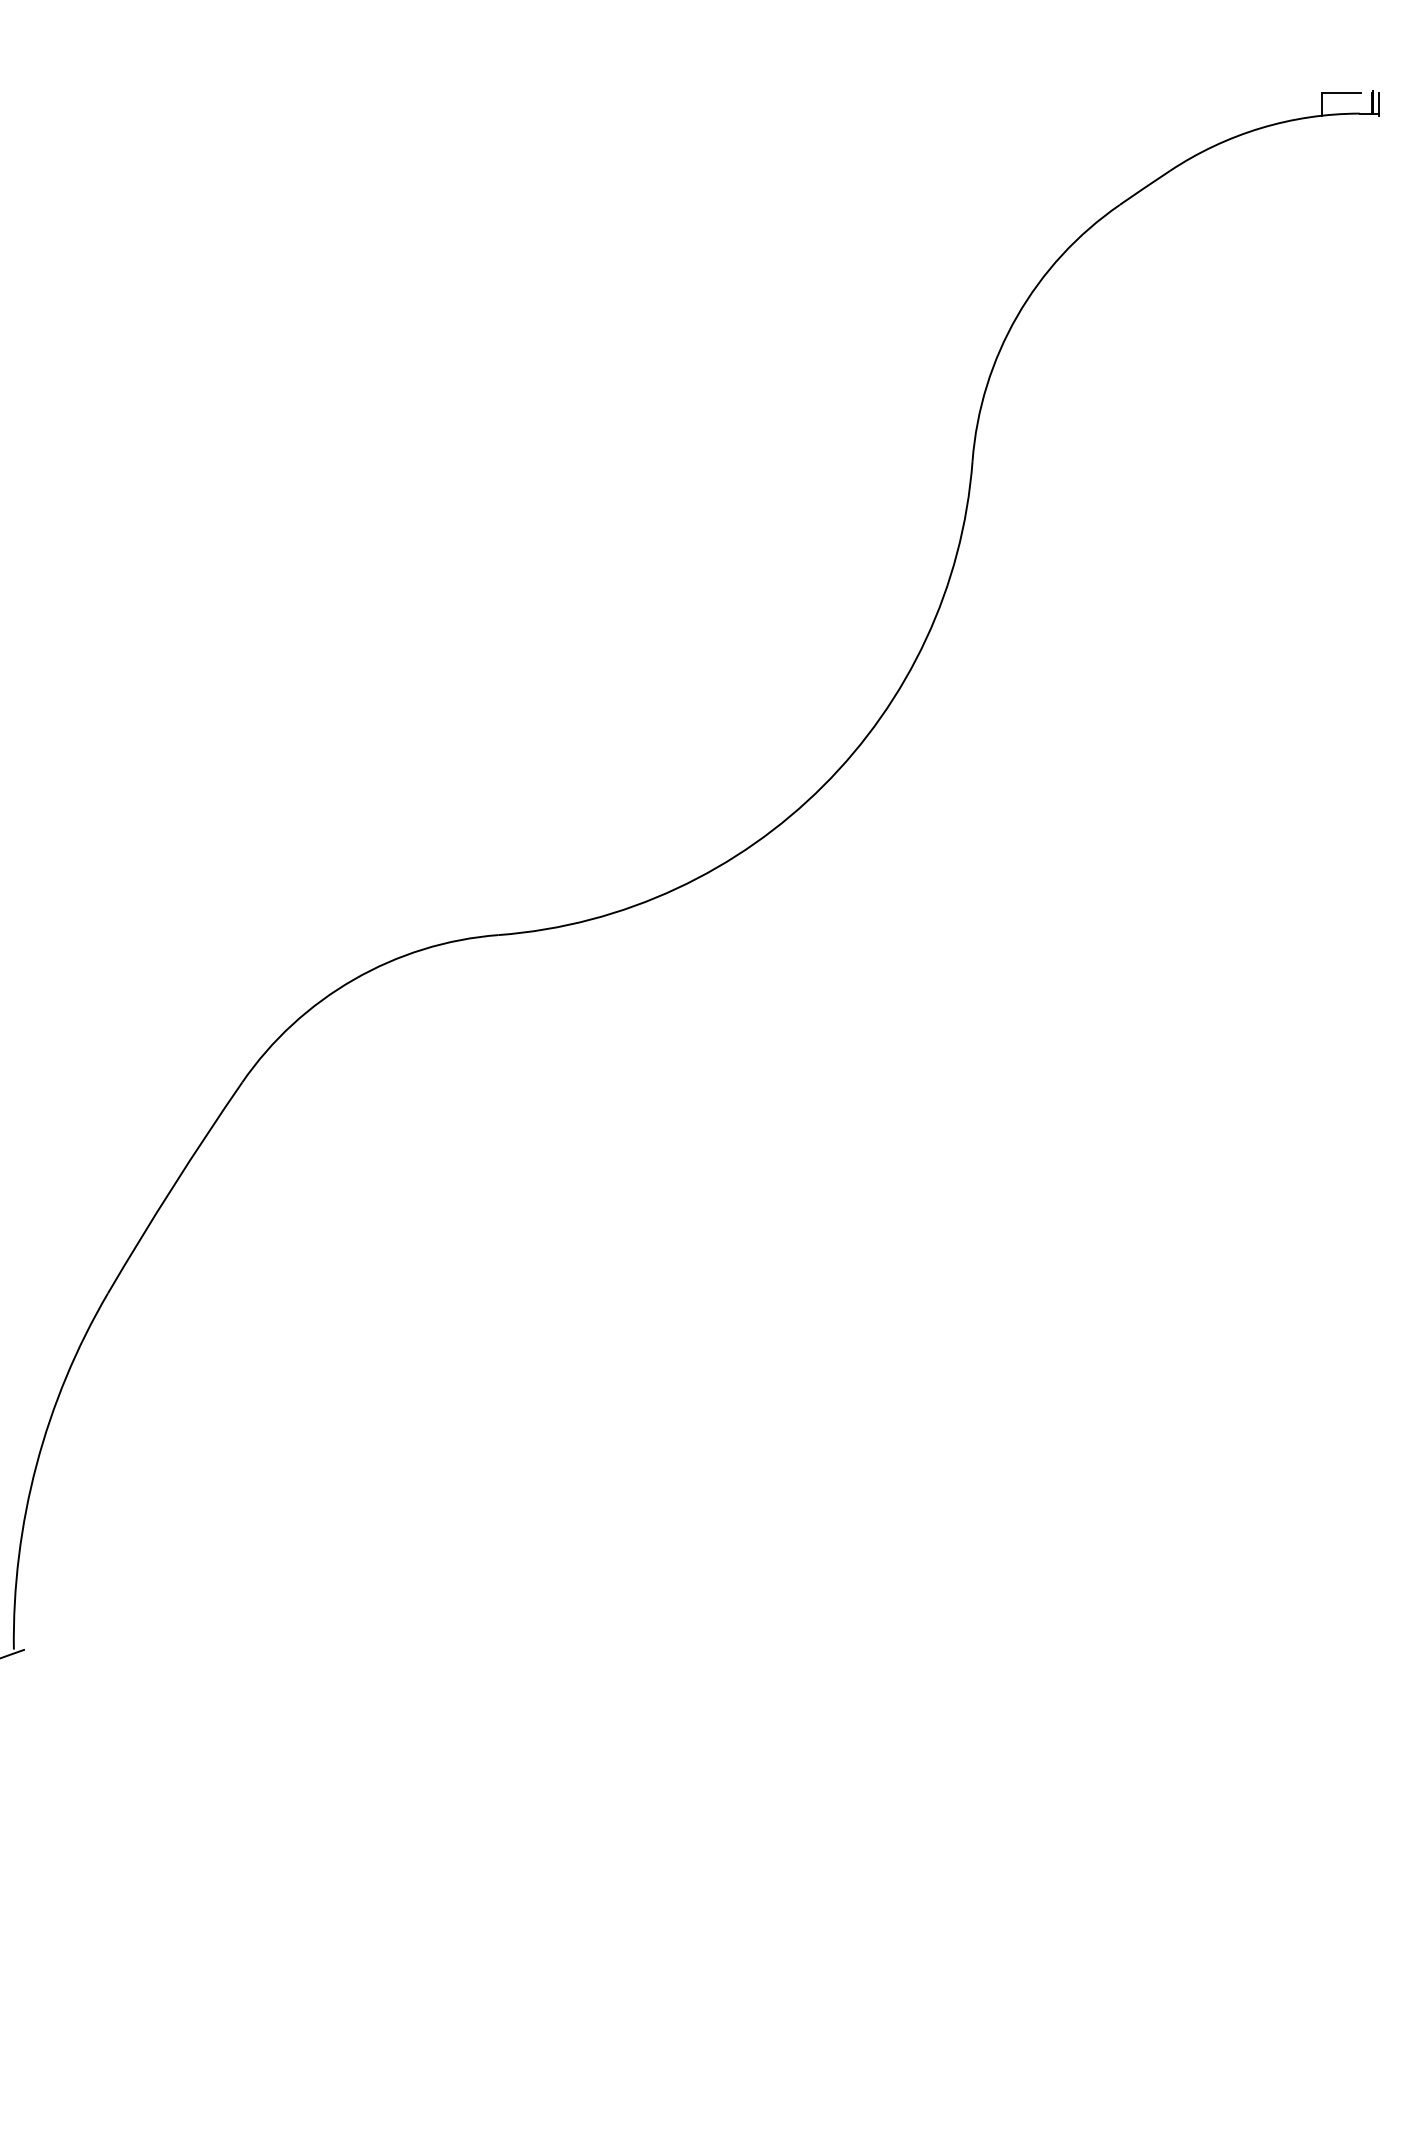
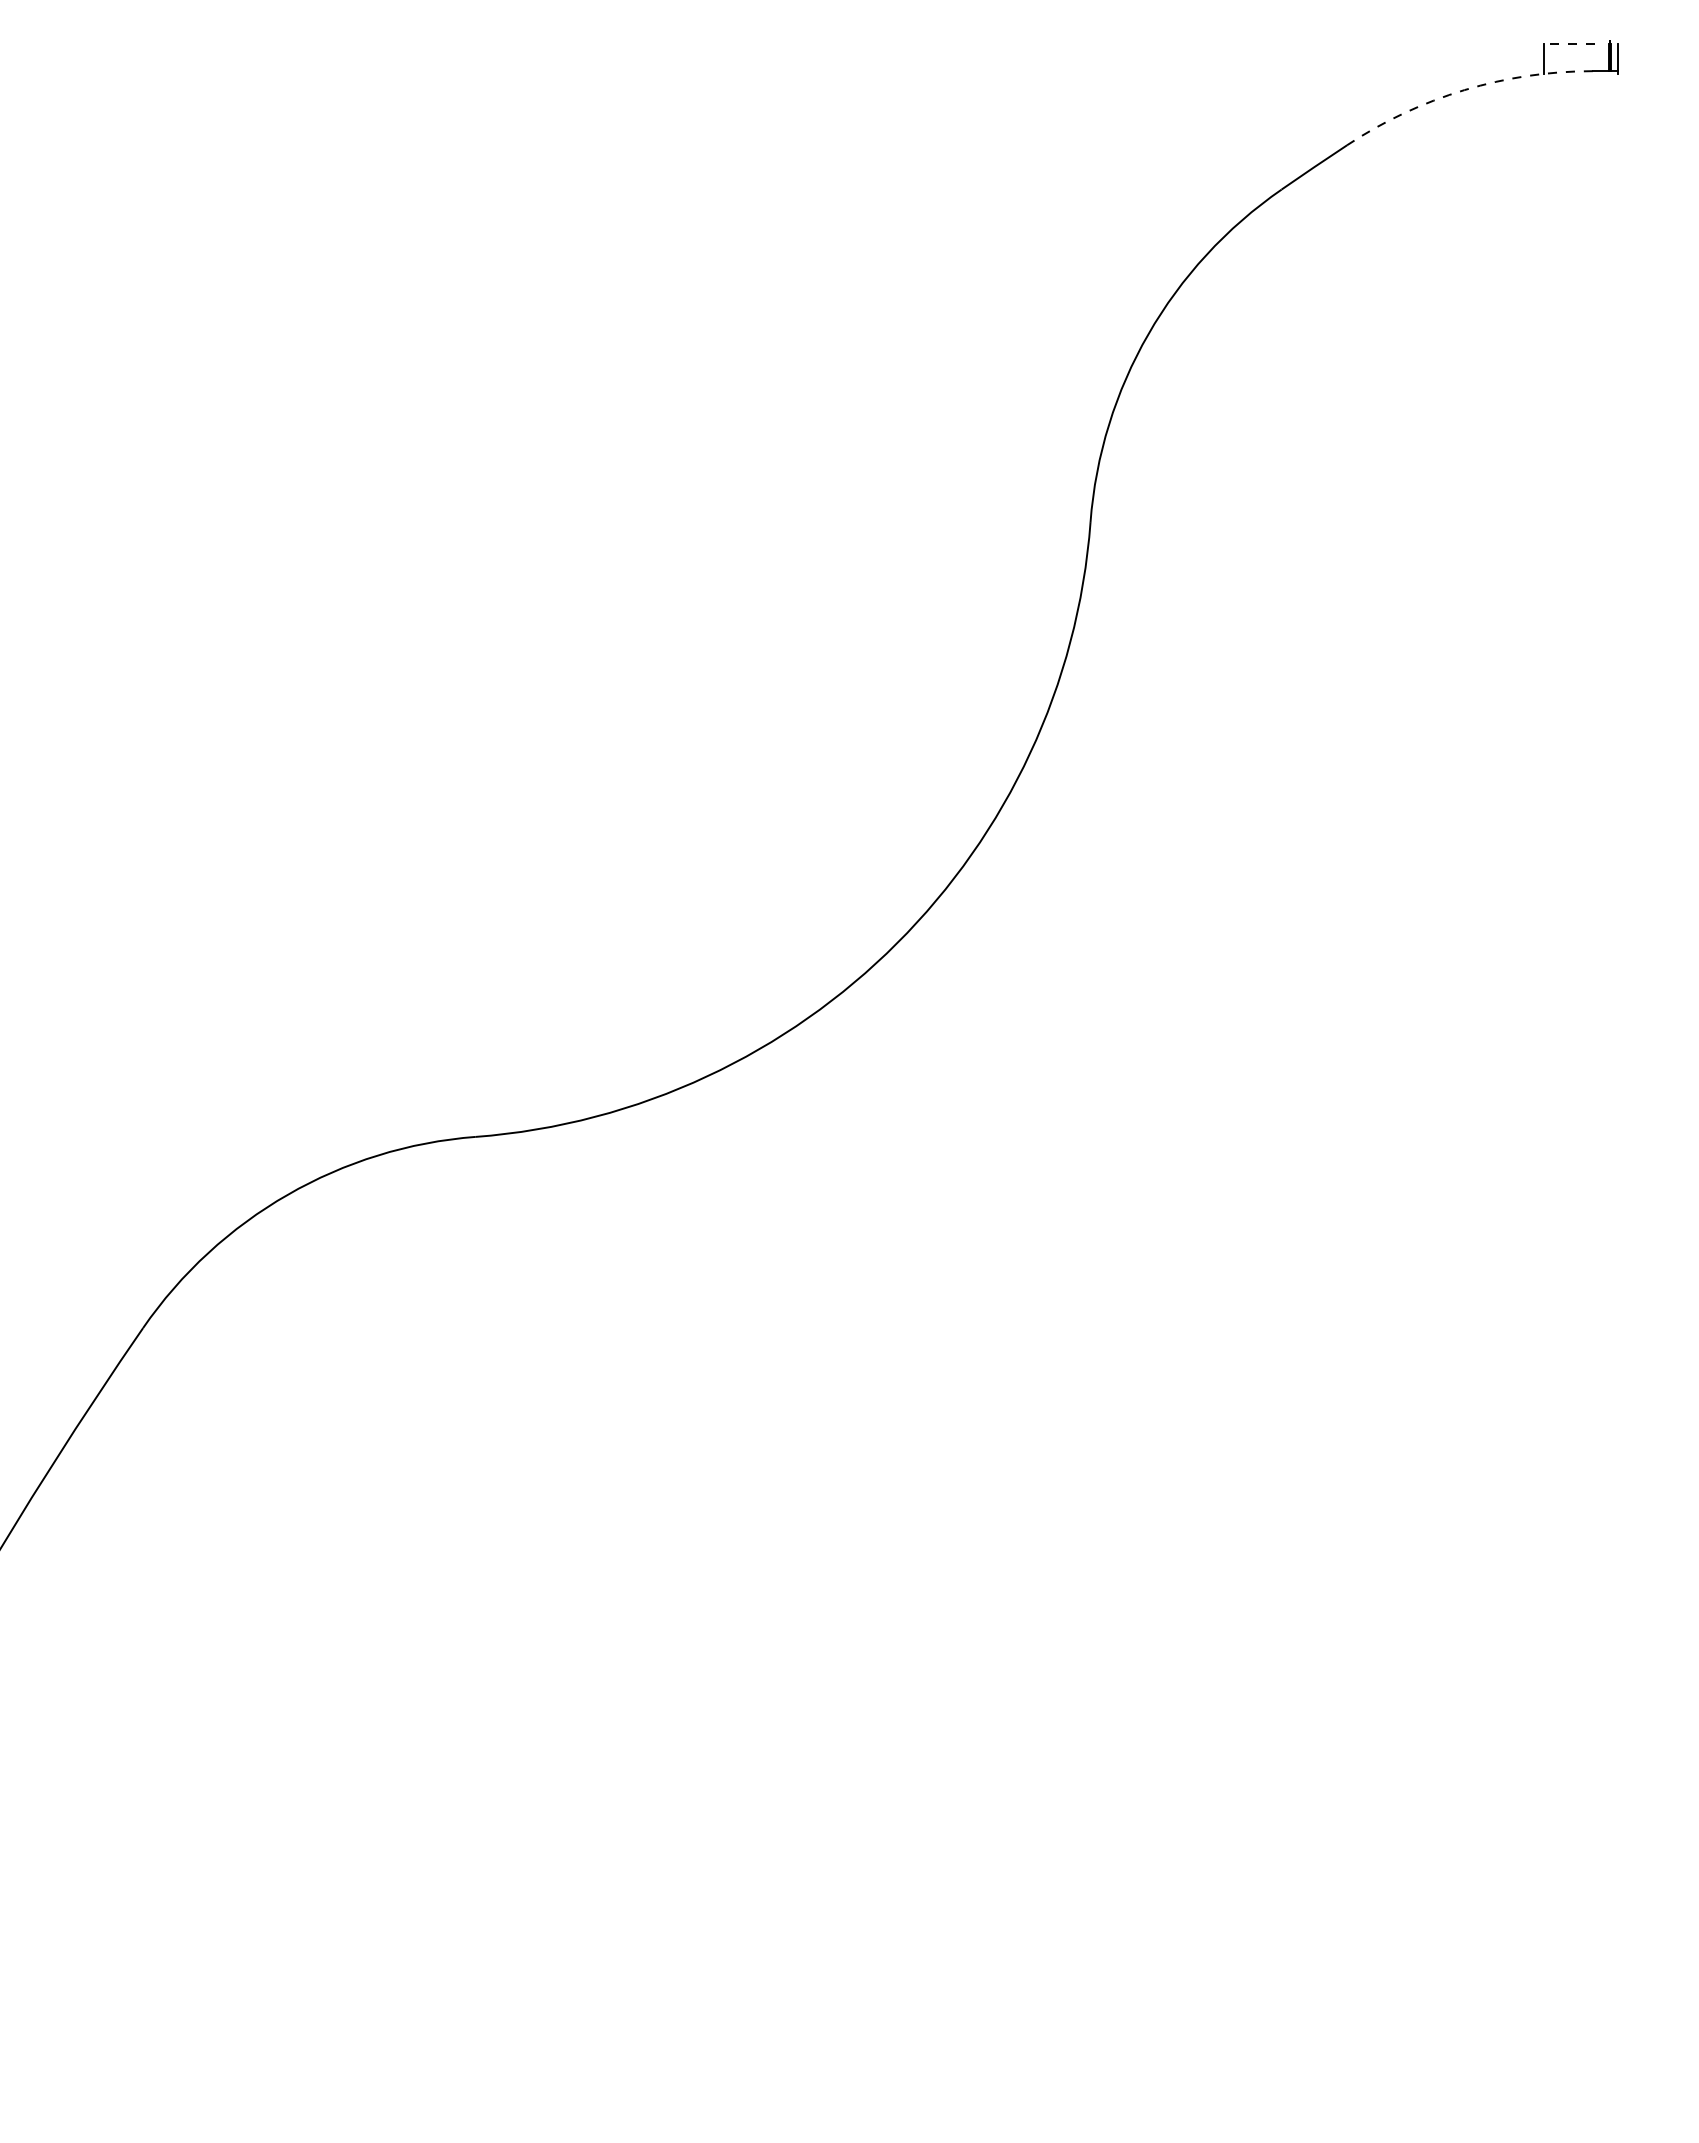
line: (1341, 93) -> (1569, 45), solid -> dashed
arc: (1260, 128) -> (1464, 90), solid -> dashed

